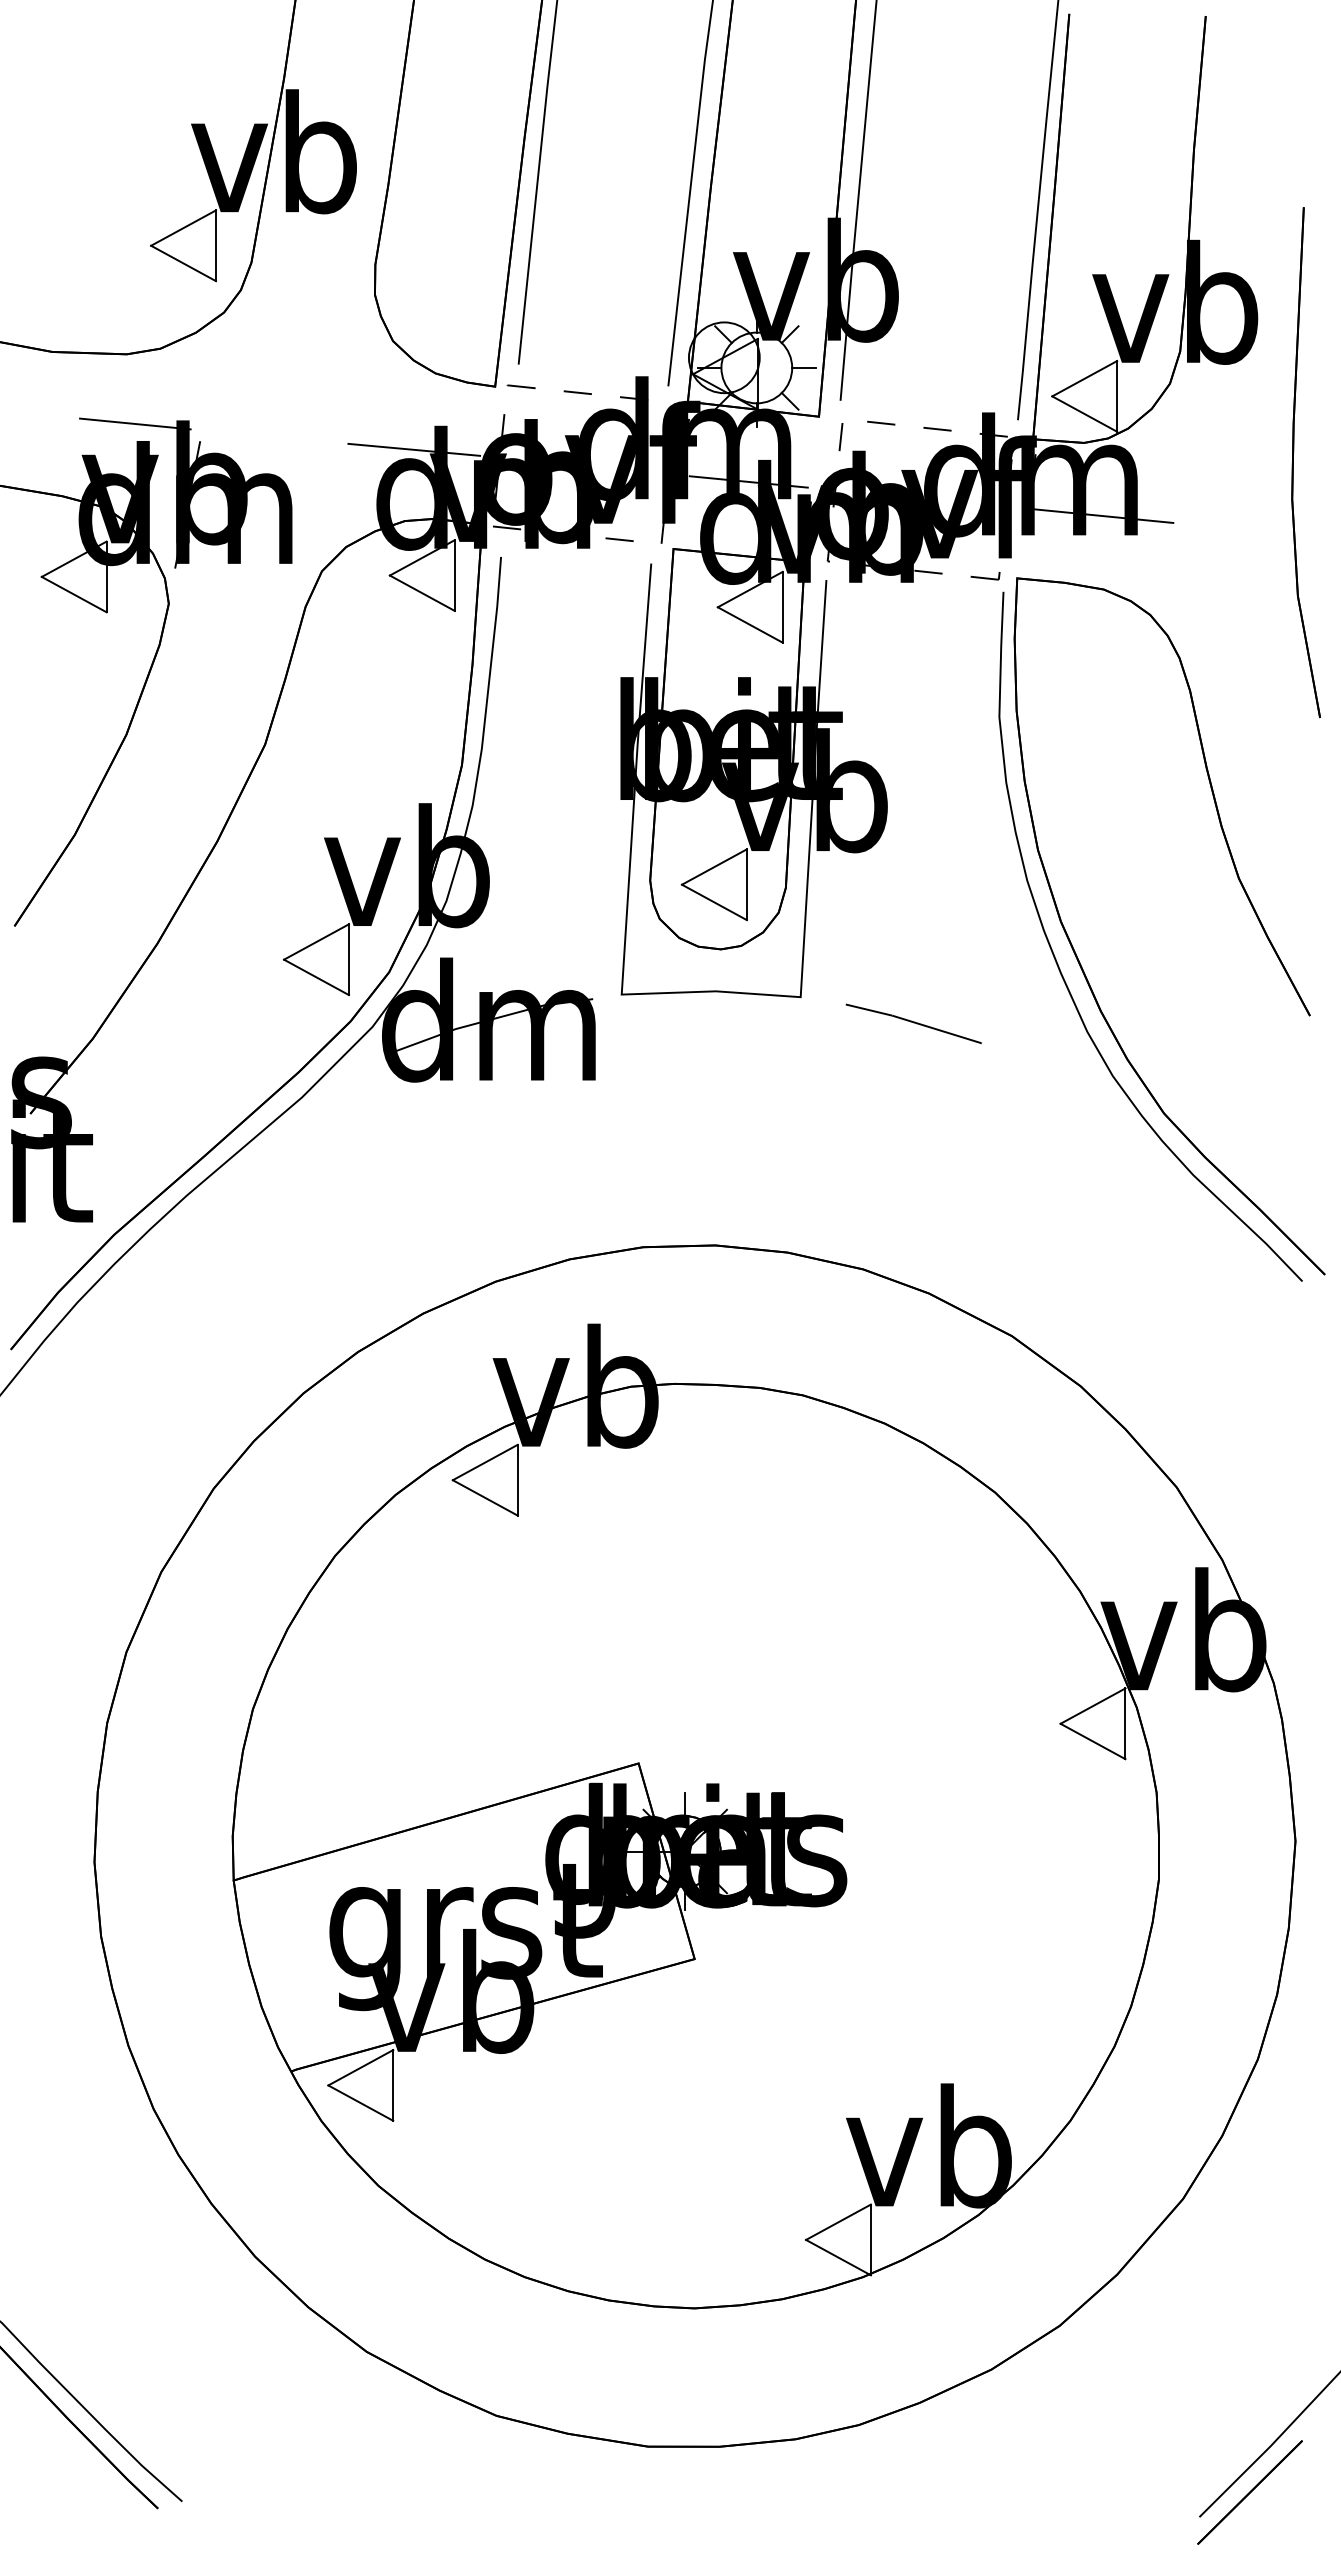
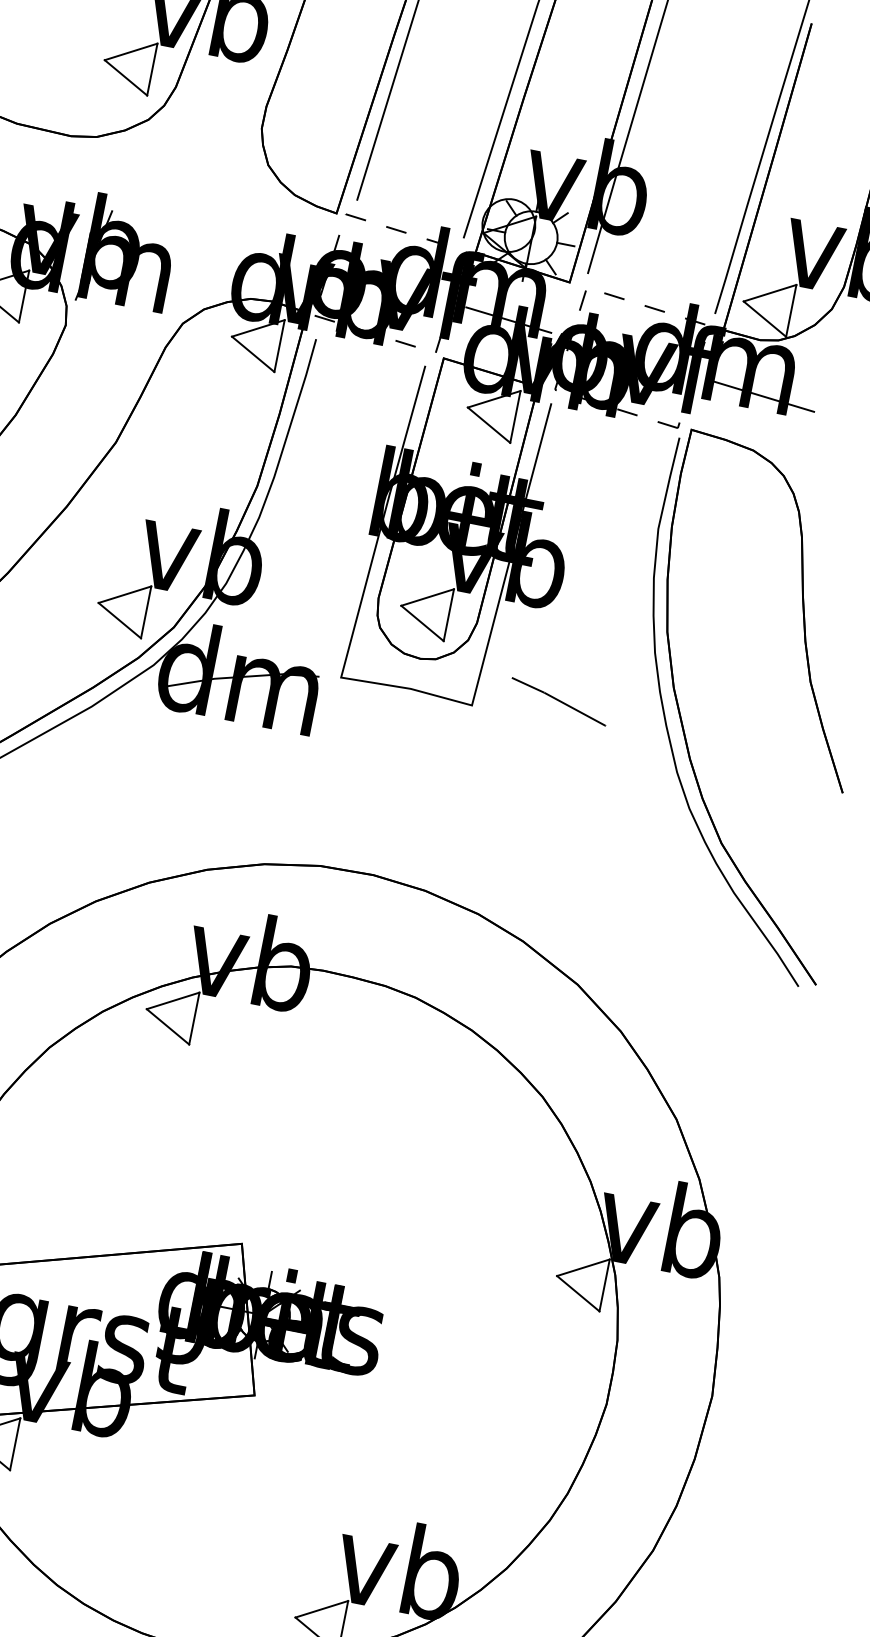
line: (135, 423) -> (67, 188), removed
line: (414, 449) -> (268, 247), removed
curve: (913, 1023) -> (558, 701), moved

